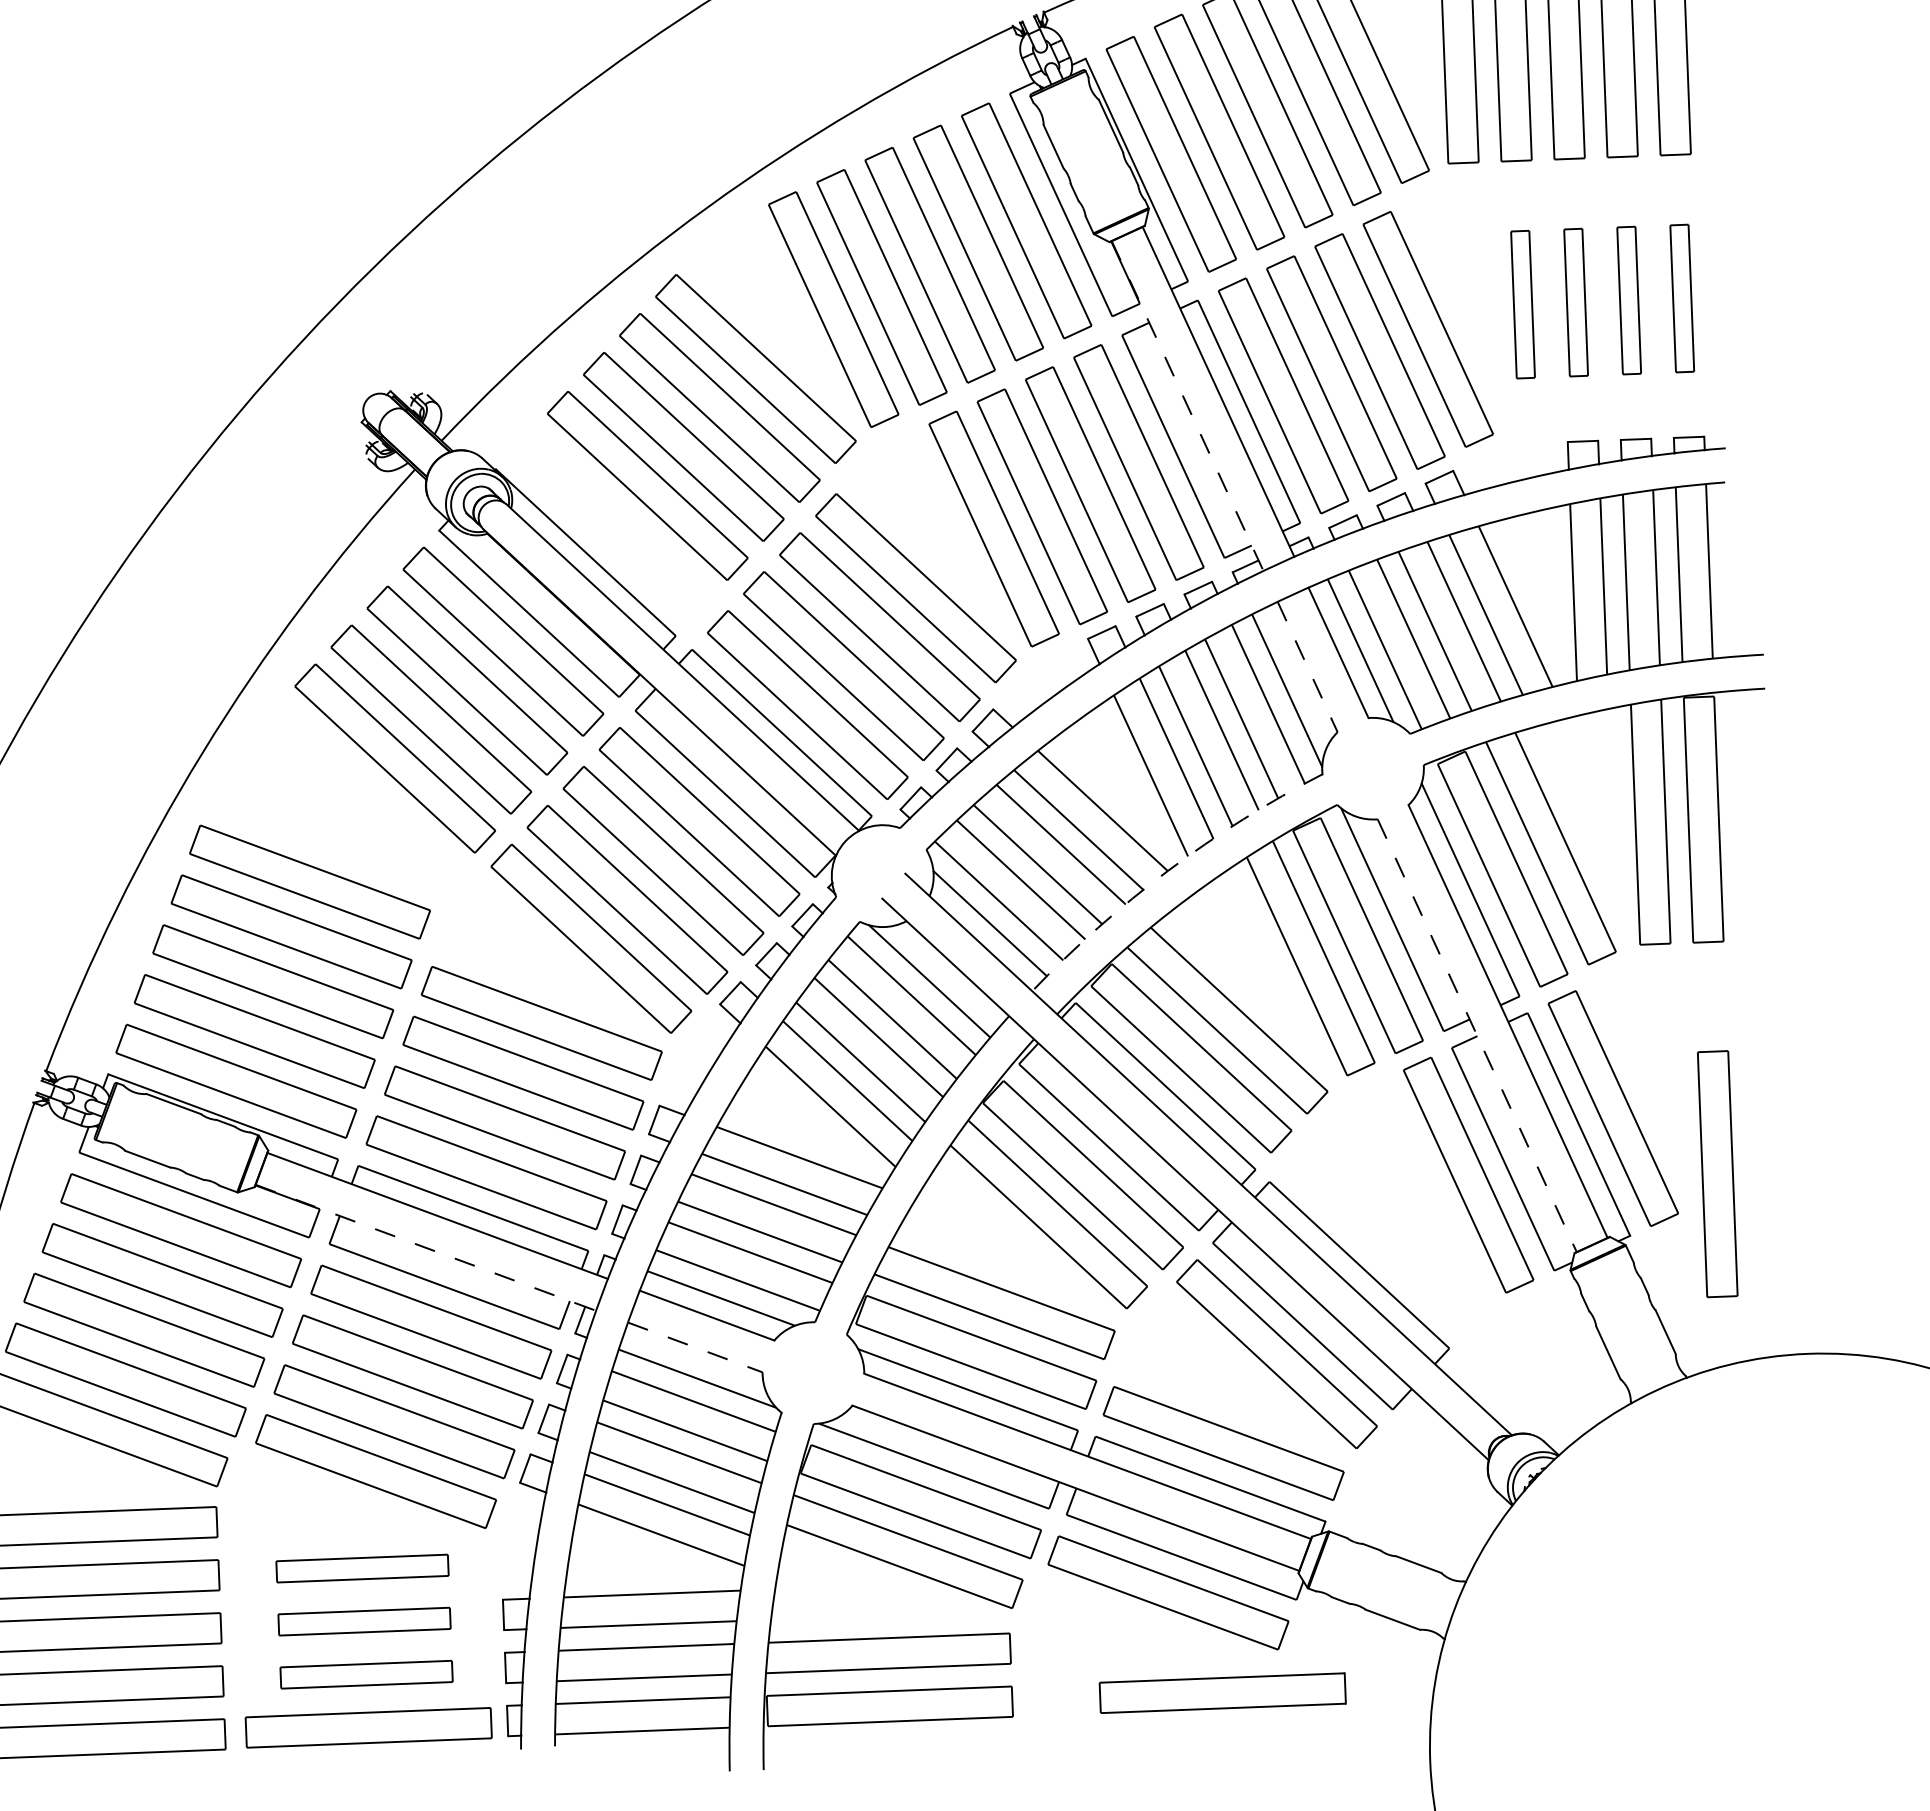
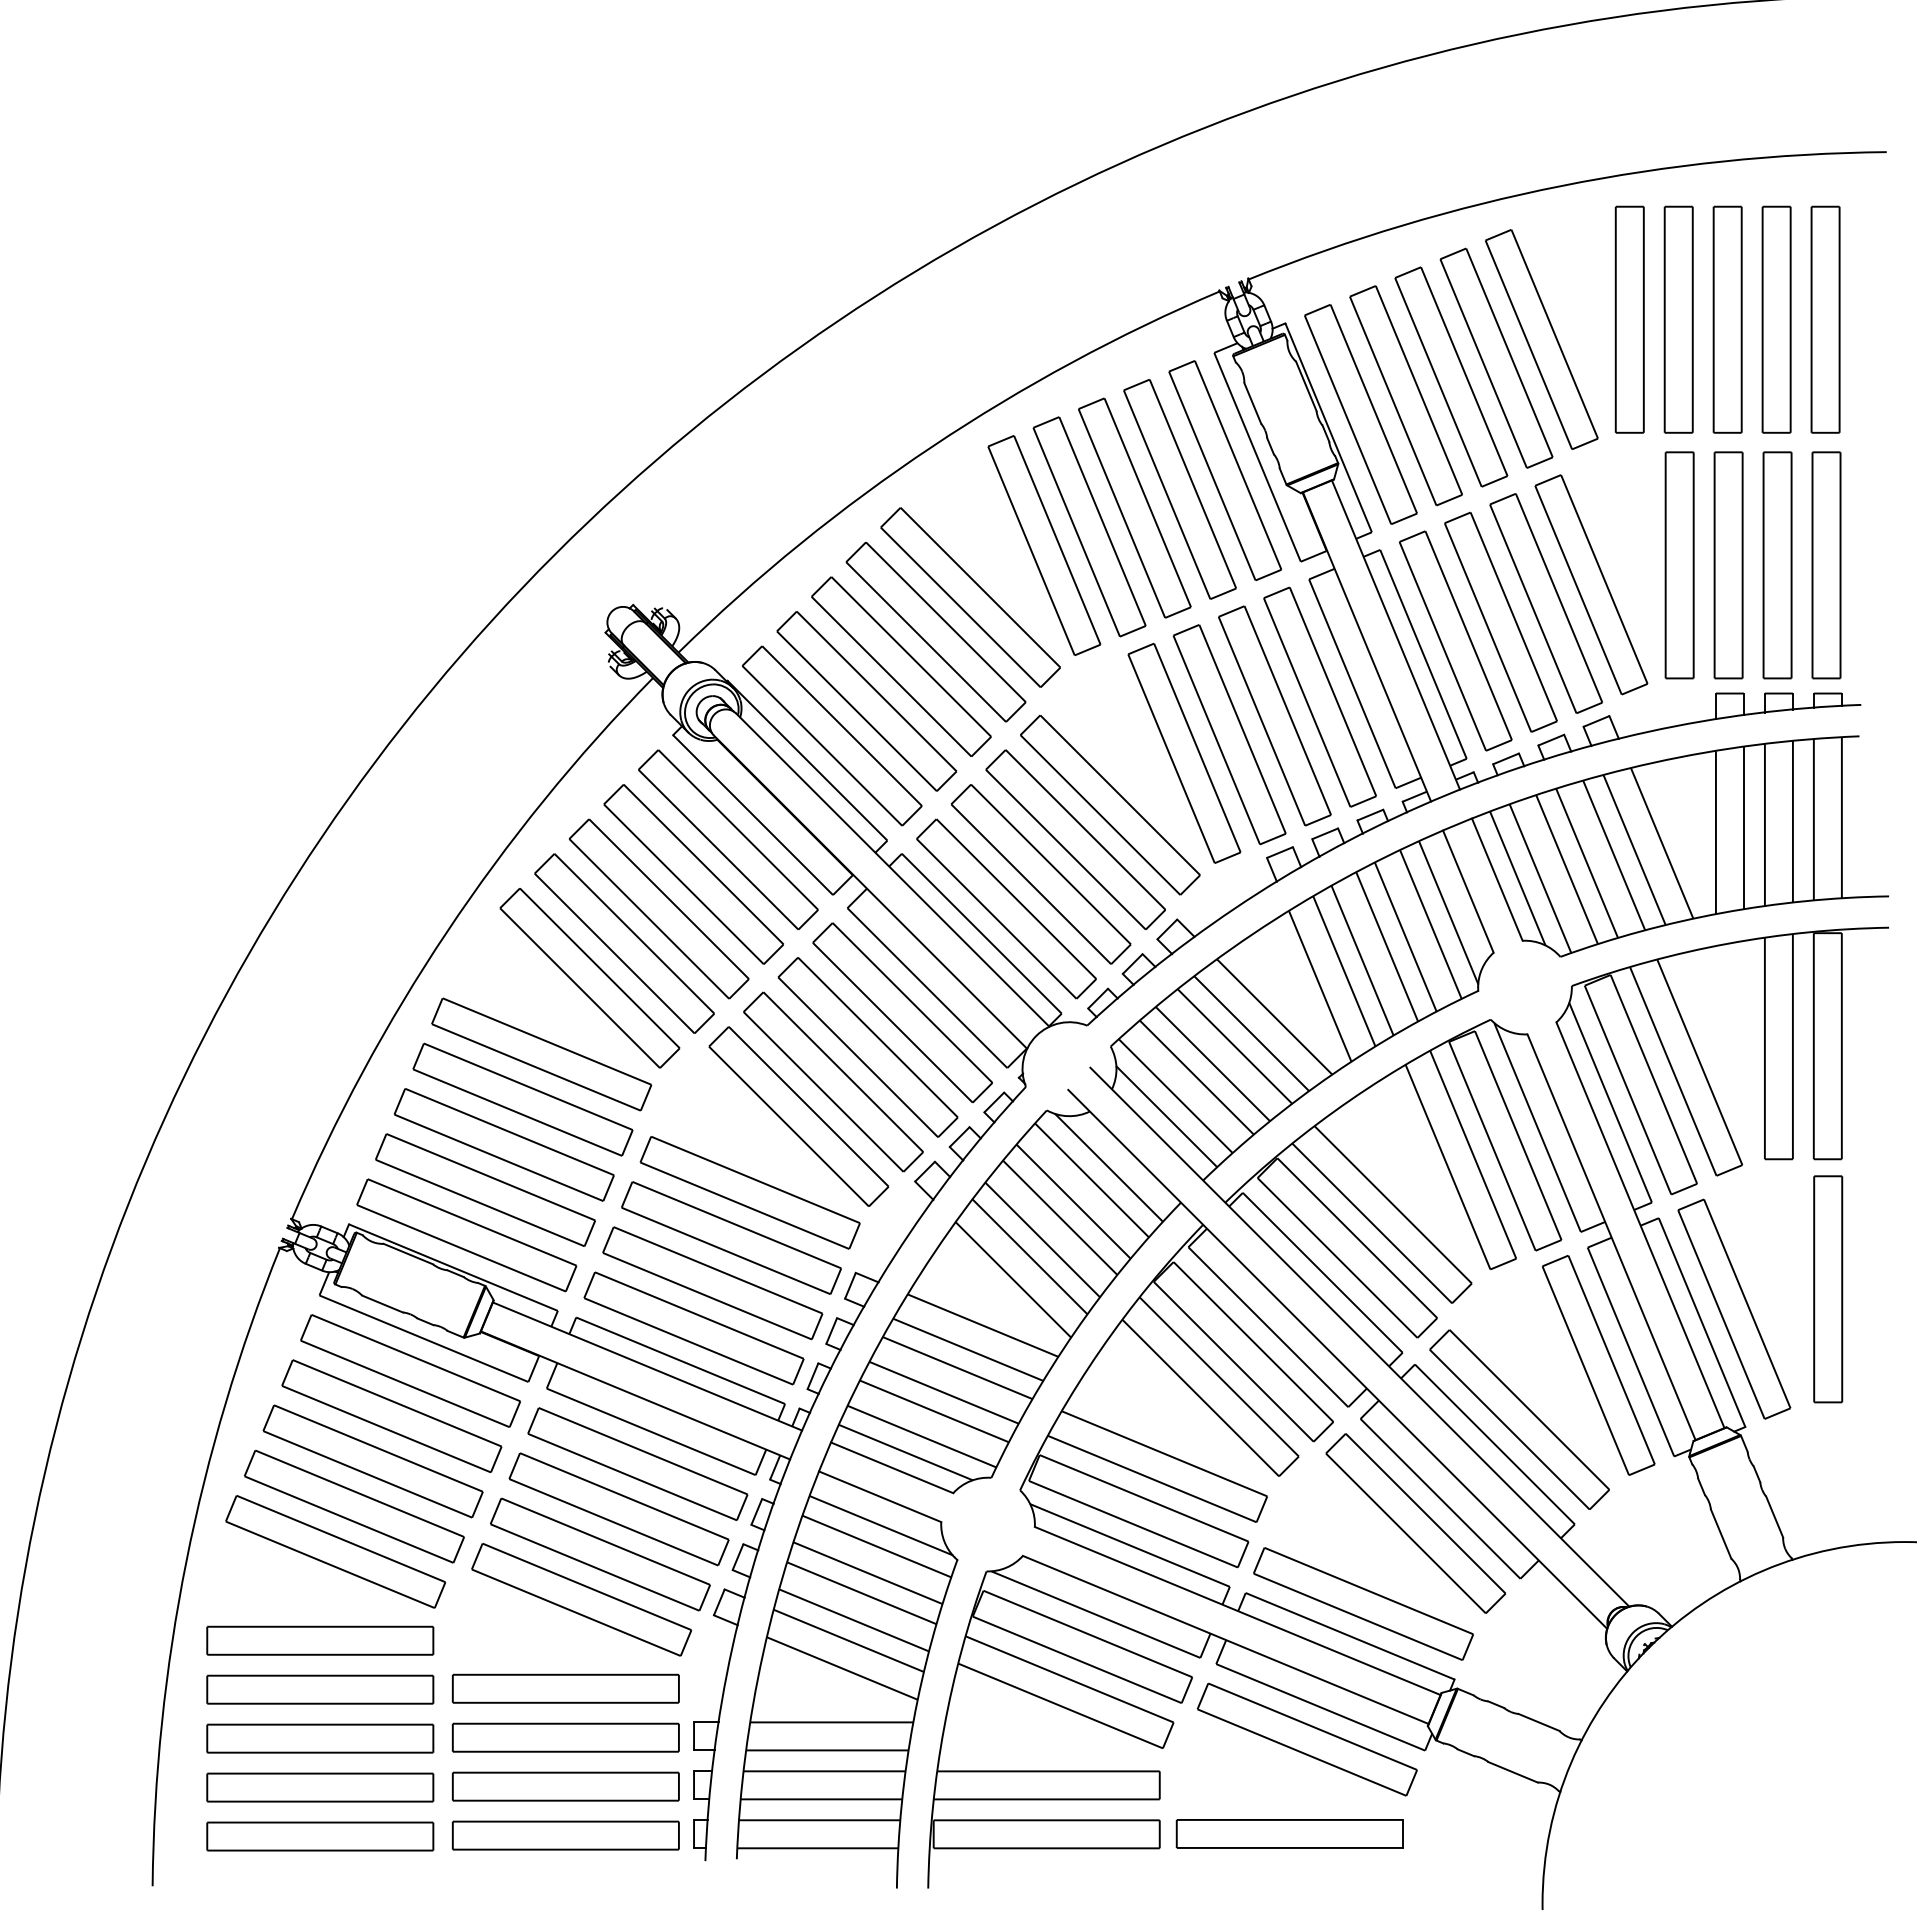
part: (1682, 298) -> (1826, 565), size x1.67
part: (1629, 300) -> (1777, 565), size x1.67
part: (1576, 302) -> (1728, 565), size x1.67
part: (1522, 304) -> (1679, 565), size x1.67
line: (1188, 406) -> (1367, 647), dashed -> solid
part: (611, 524) -> (832, 735), added
line: (1307, 667) -> (1468, 892), dashed -> solid
part: (358, 797) -> (589, 978), added
arc: (1168, 870) -> (1332, 1074), dashed -> solid
line: (1477, 1035) -> (1611, 1237), dashed -> solid
part: (1718, 1174) -> (1828, 1289), moved
part: (1385, 1237) -> (1519, 1419), added
line: (425, 1247) -> (635, 1395), dashed -> solid
line: (695, 1347) -> (880, 1496), dashed -> solid
part: (362, 1568) -> (565, 1688), size x1.43
part: (364, 1621) -> (565, 1737), size x1.43
part: (366, 1674) -> (565, 1786), size x1.43
part: (1222, 1692) -> (1289, 1833), moved

